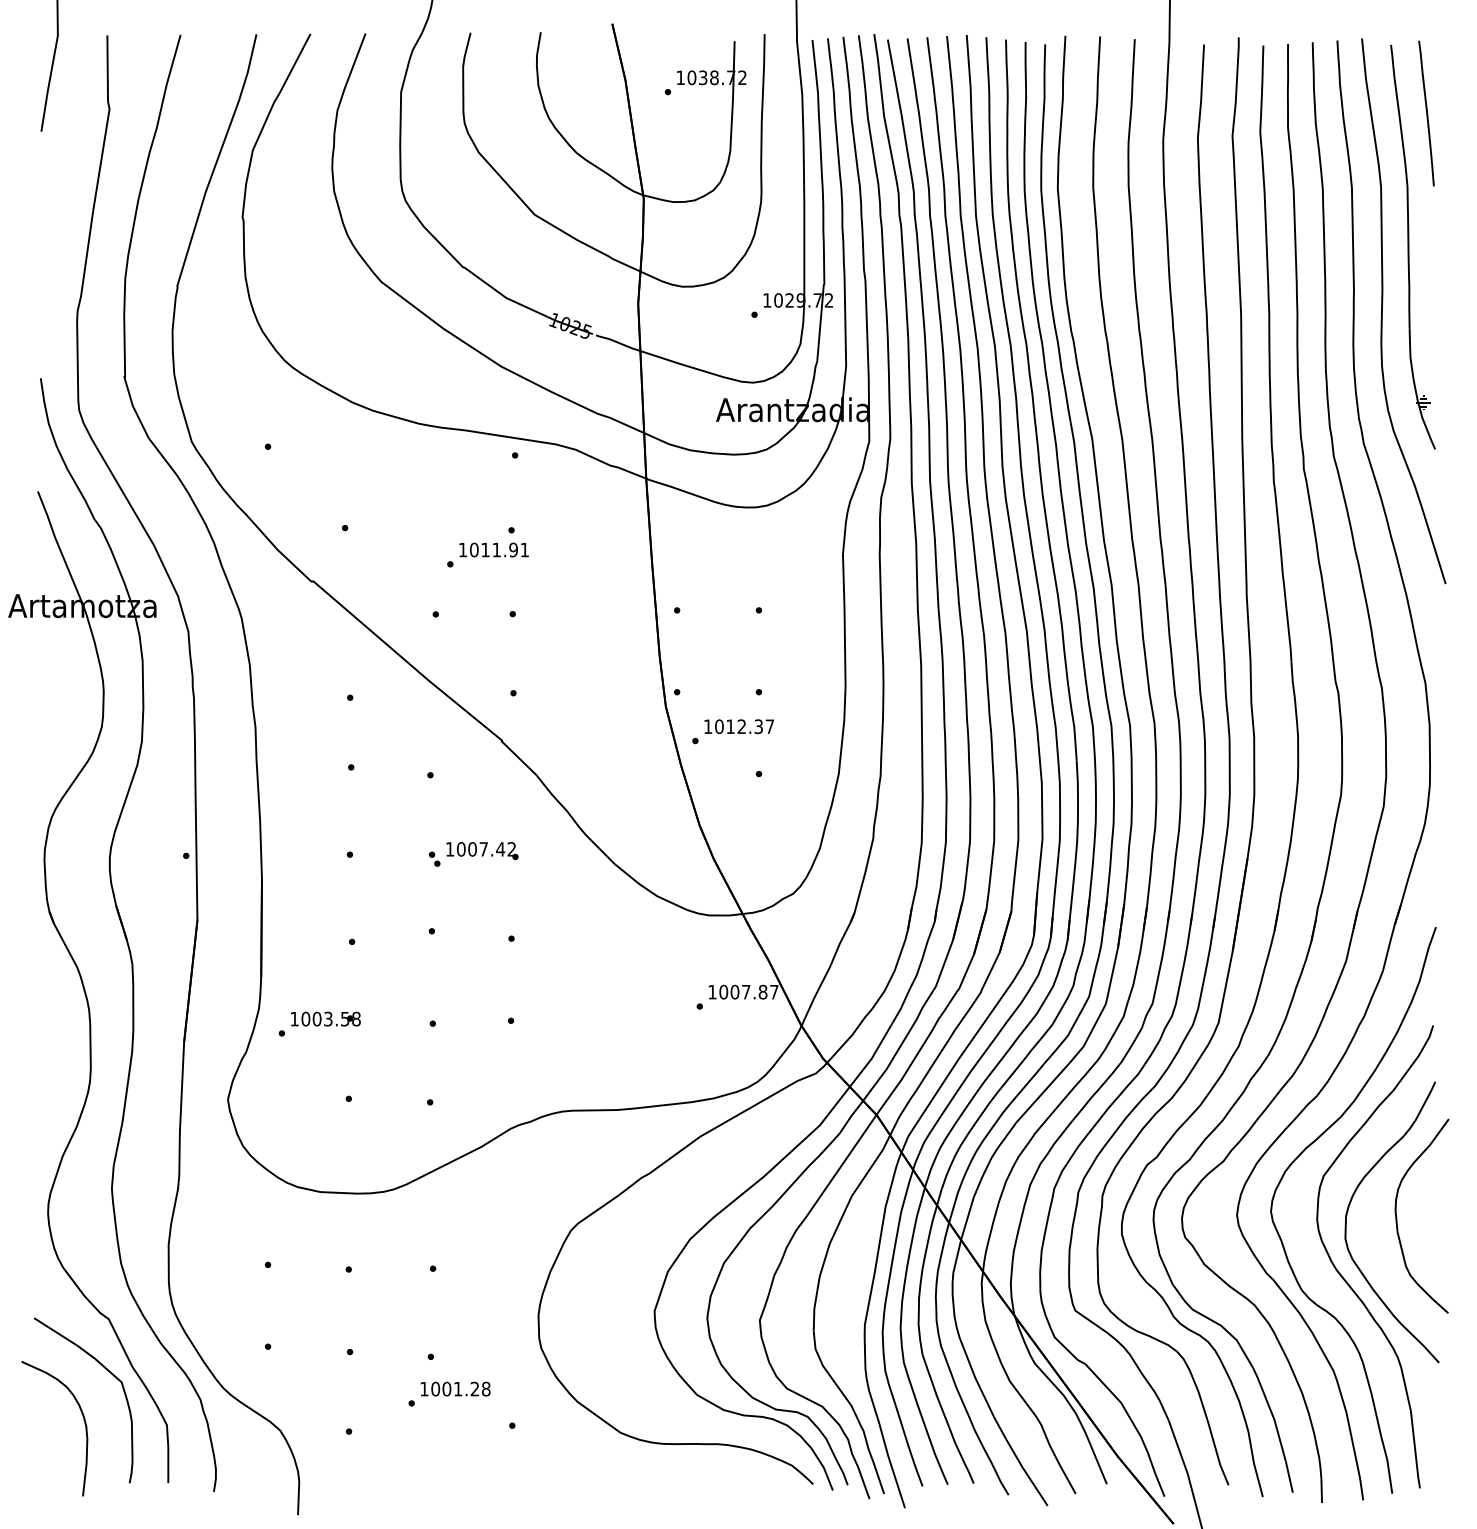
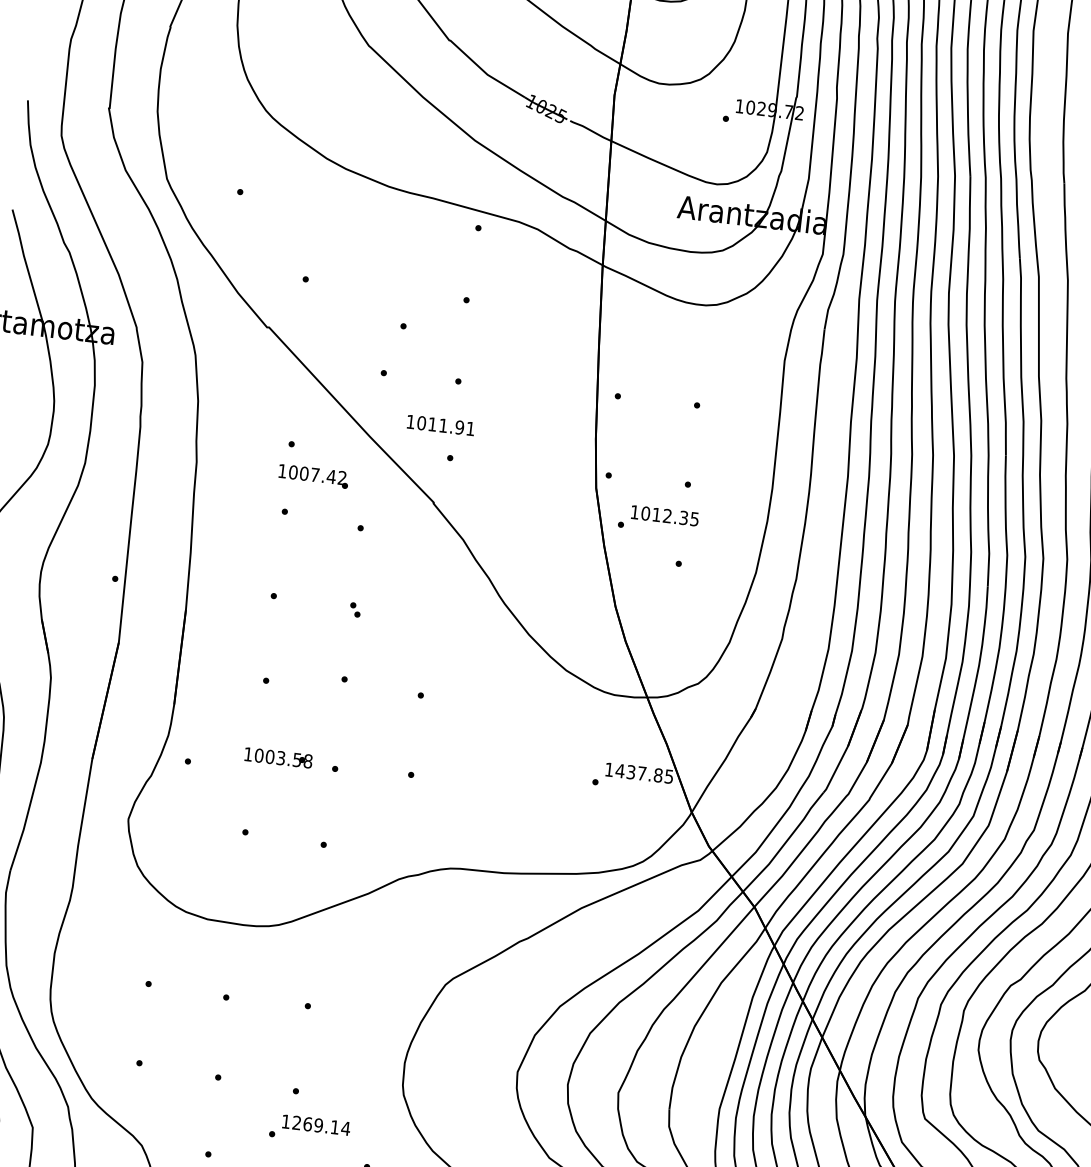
text: (493, 549) -> (440, 424), moved
text: (769, 726) -> (694, 518), 1012.37 -> 1012.35
text: (482, 851) -> (313, 476), moved
text: (748, 991) -> (644, 773), 1007.87 -> 1437.85
text: (325, 1018) -> (278, 757), moved
text: (460, 1388) -> (321, 1125), 1001.28 -> 1269.14

